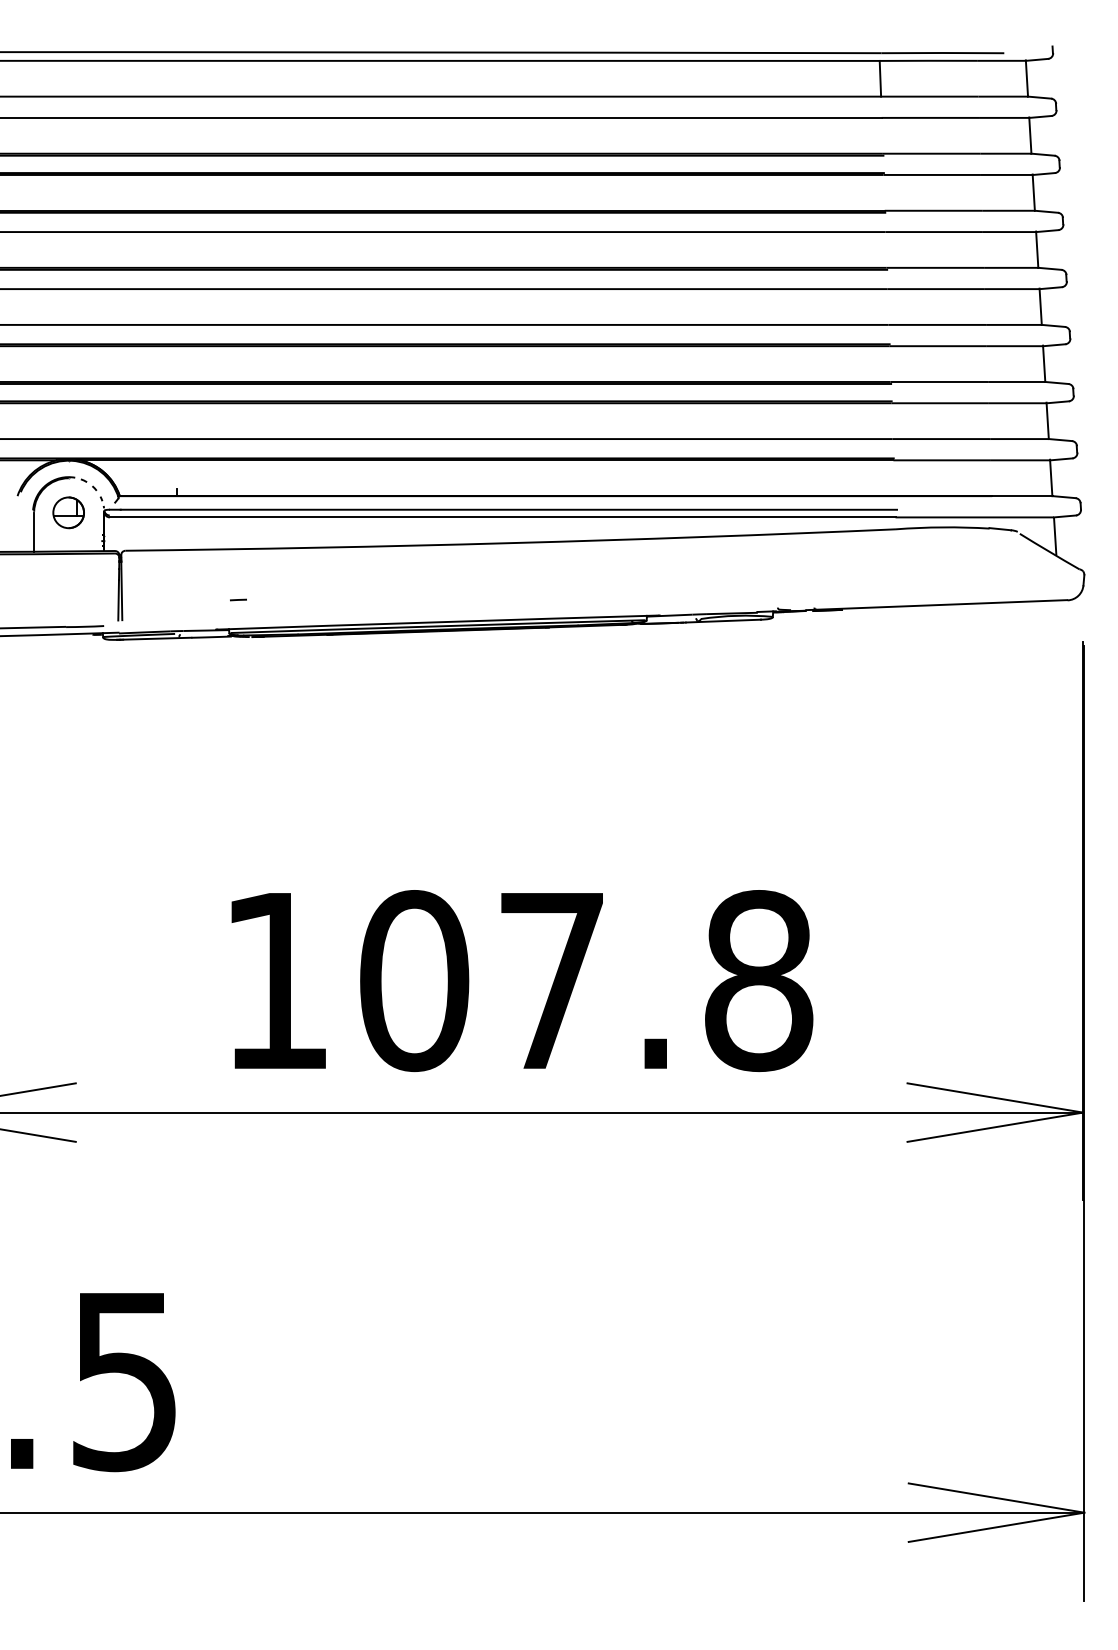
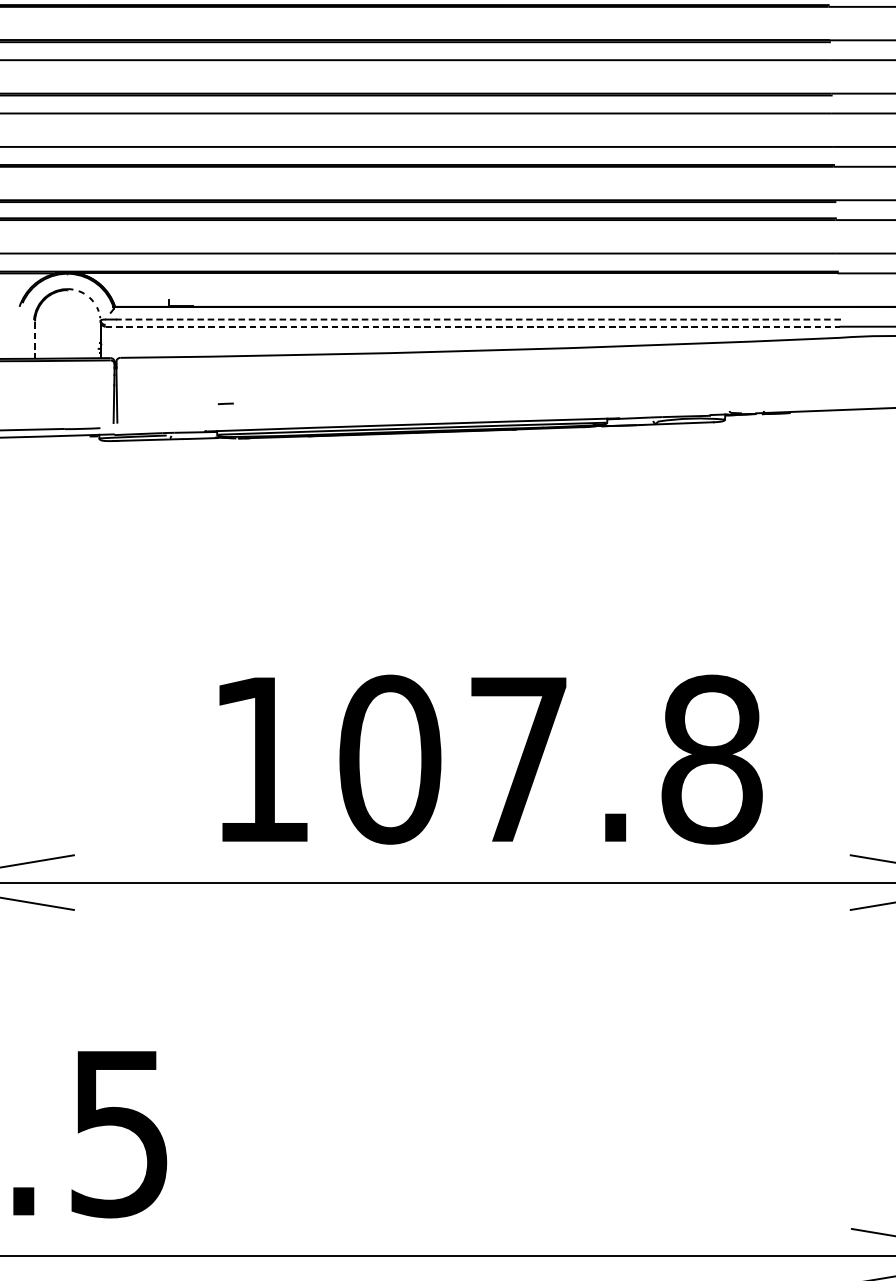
line: (508, 509) -> (478, 319), solid -> dashed
part: (68, 512) -> (67, 322), removed
line: (502, 517) -> (472, 326), solid -> dashed
line: (34, 532) -> (35, 340), solid -> dashed

